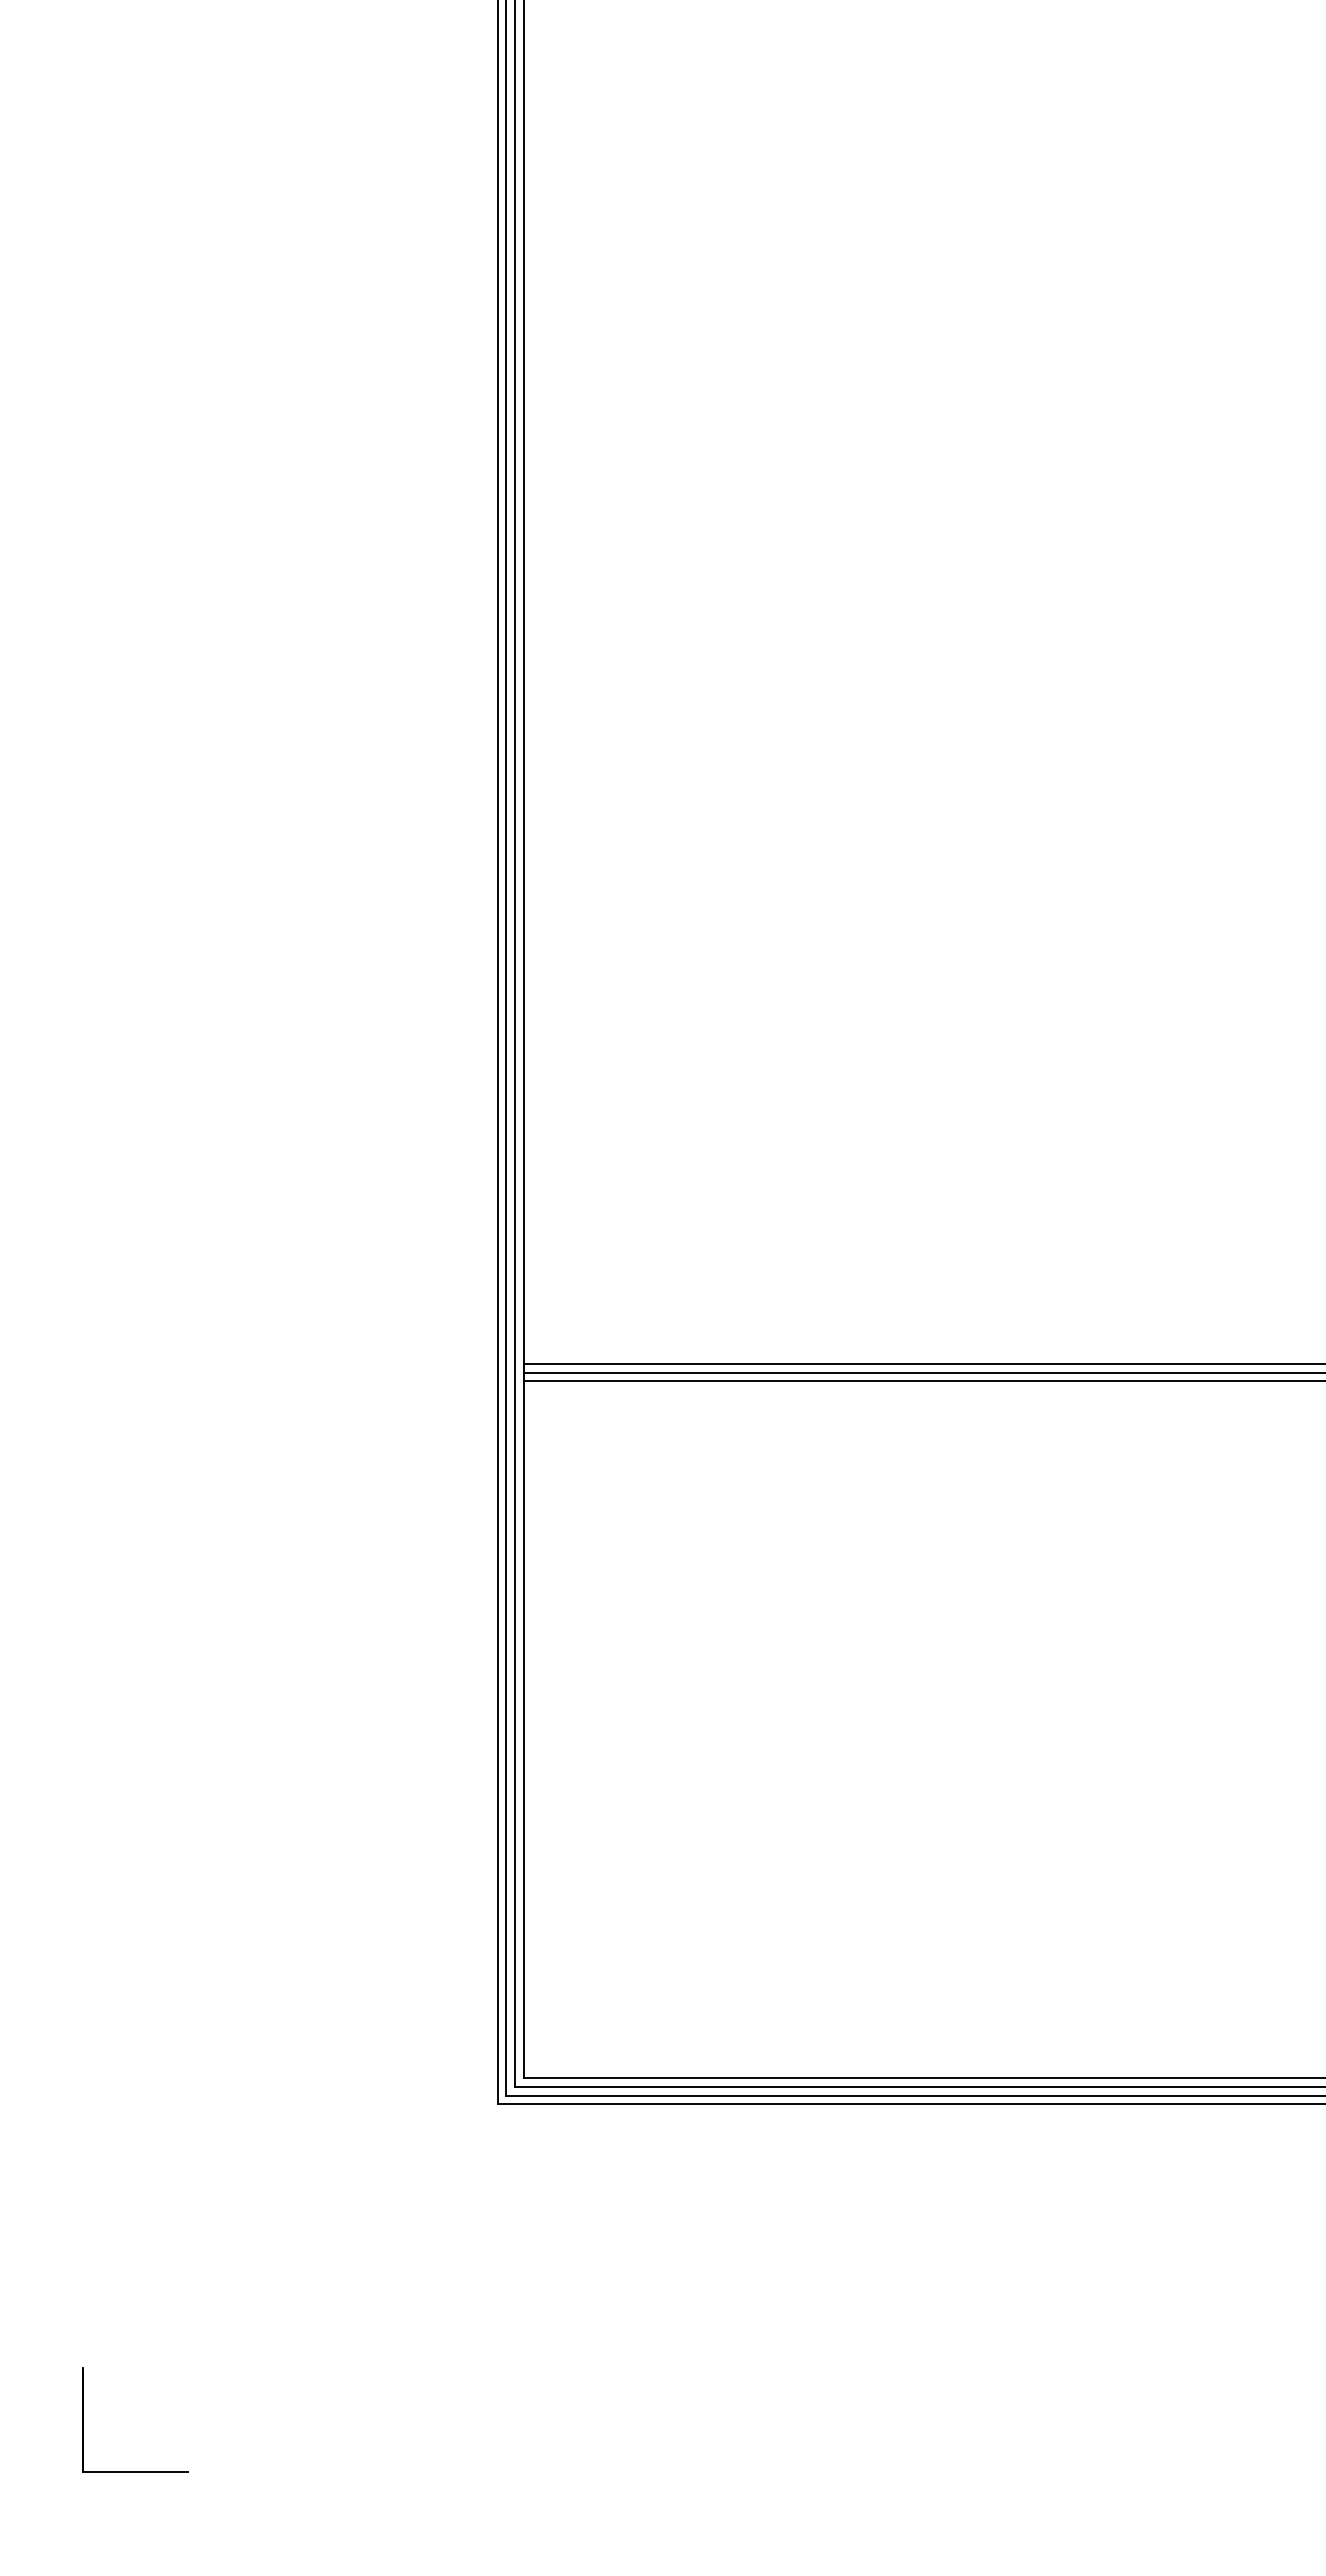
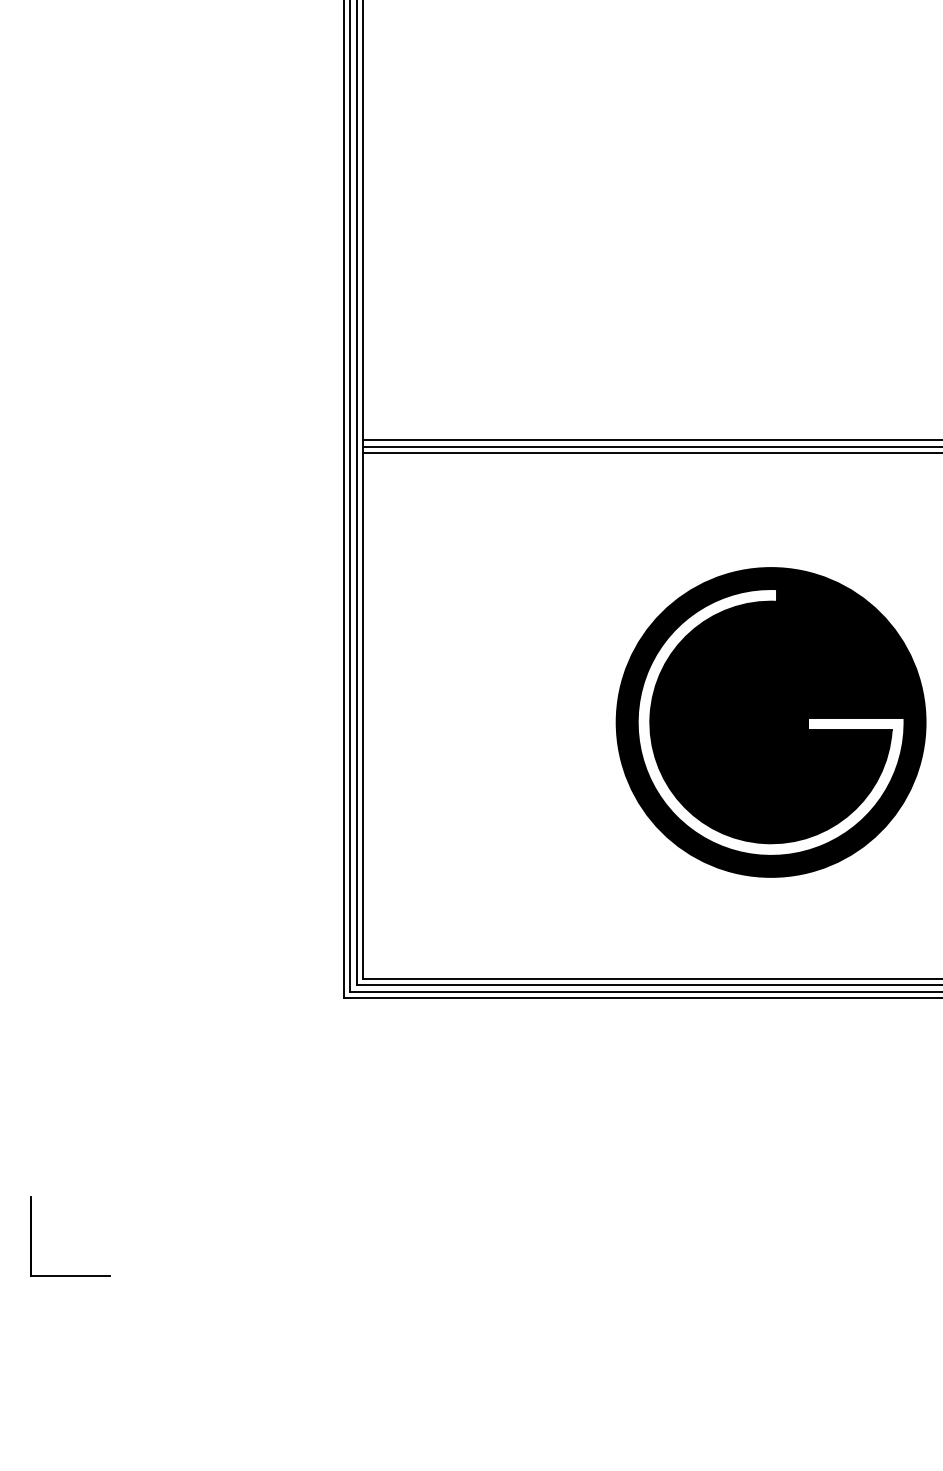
part: (1064, 1738) -> (770, 722), added

